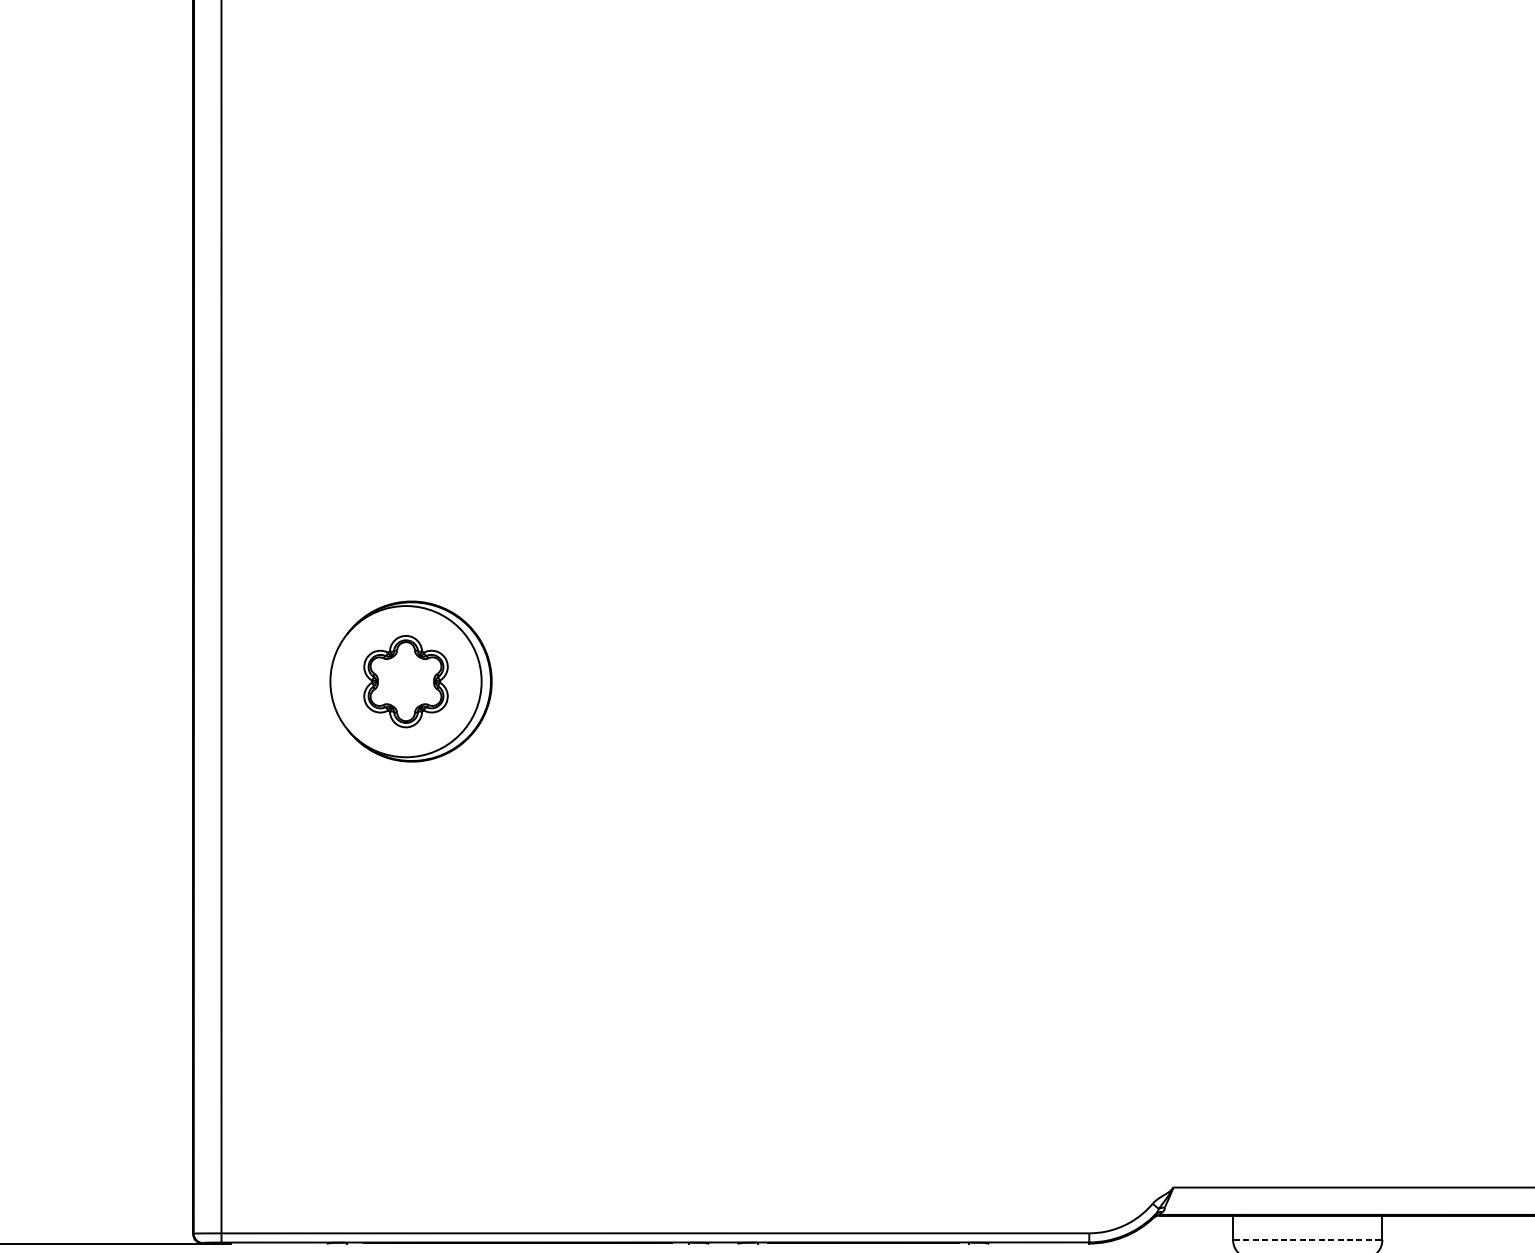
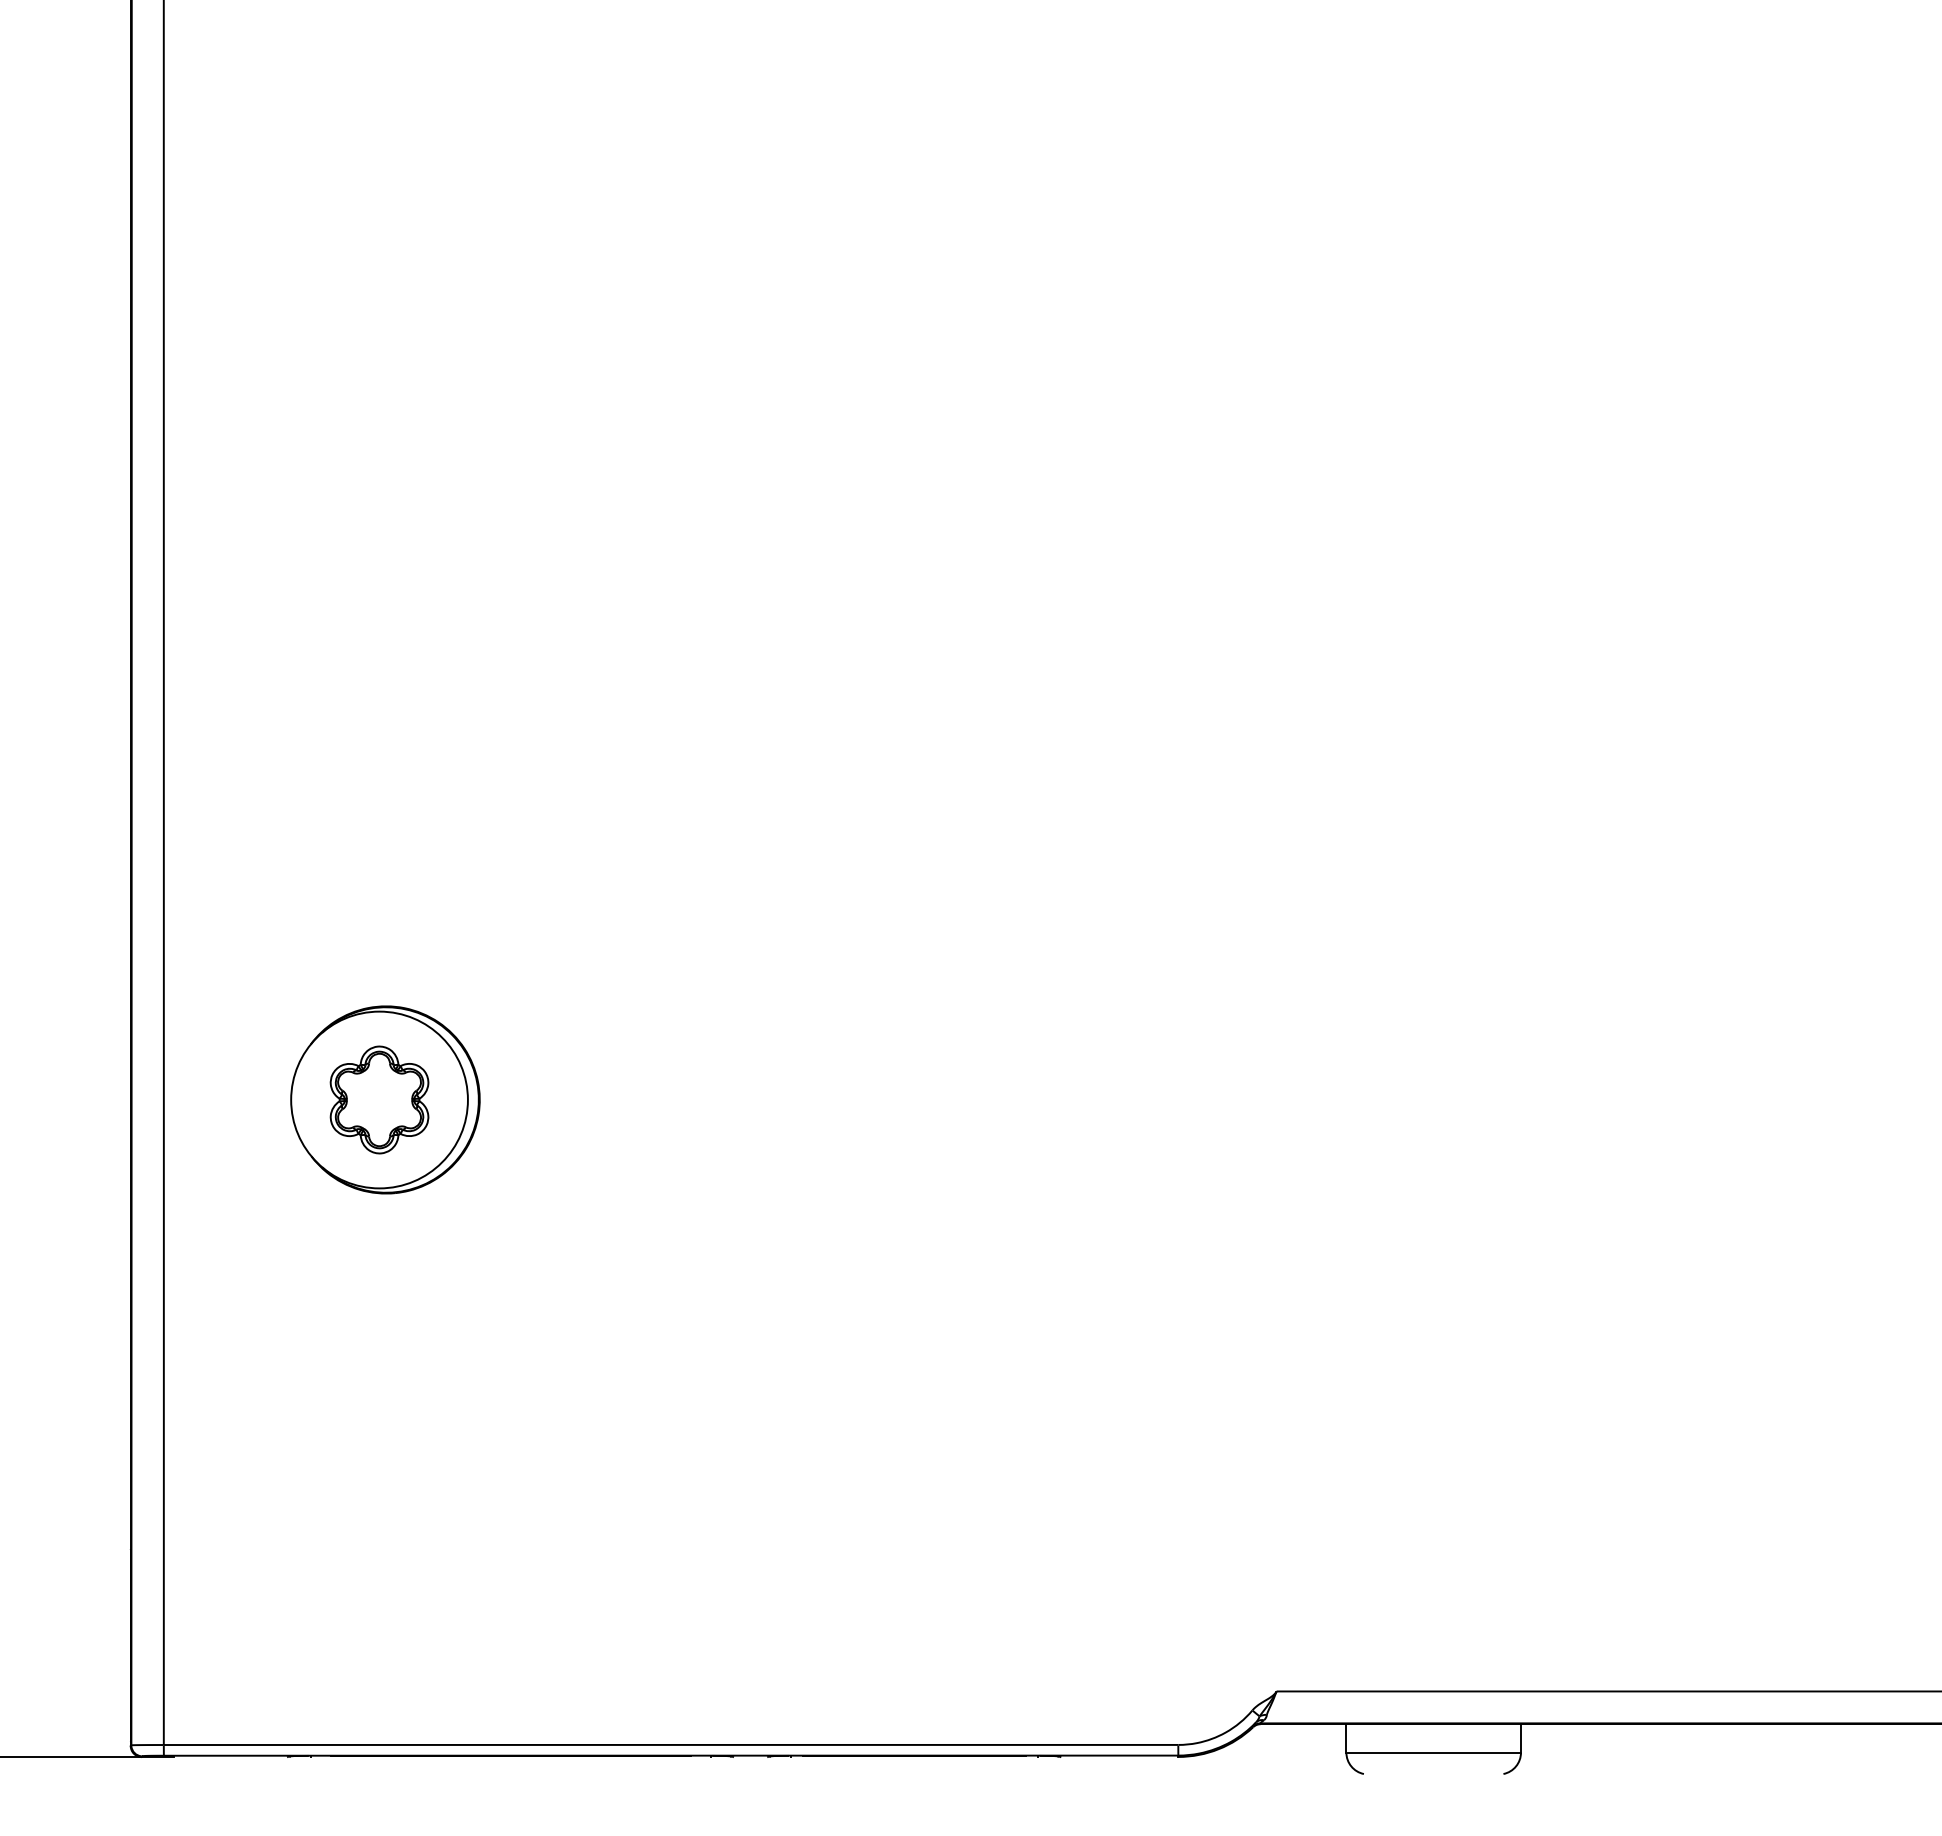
line: (1308, 1239) -> (1434, 1752), dashed -> solid

